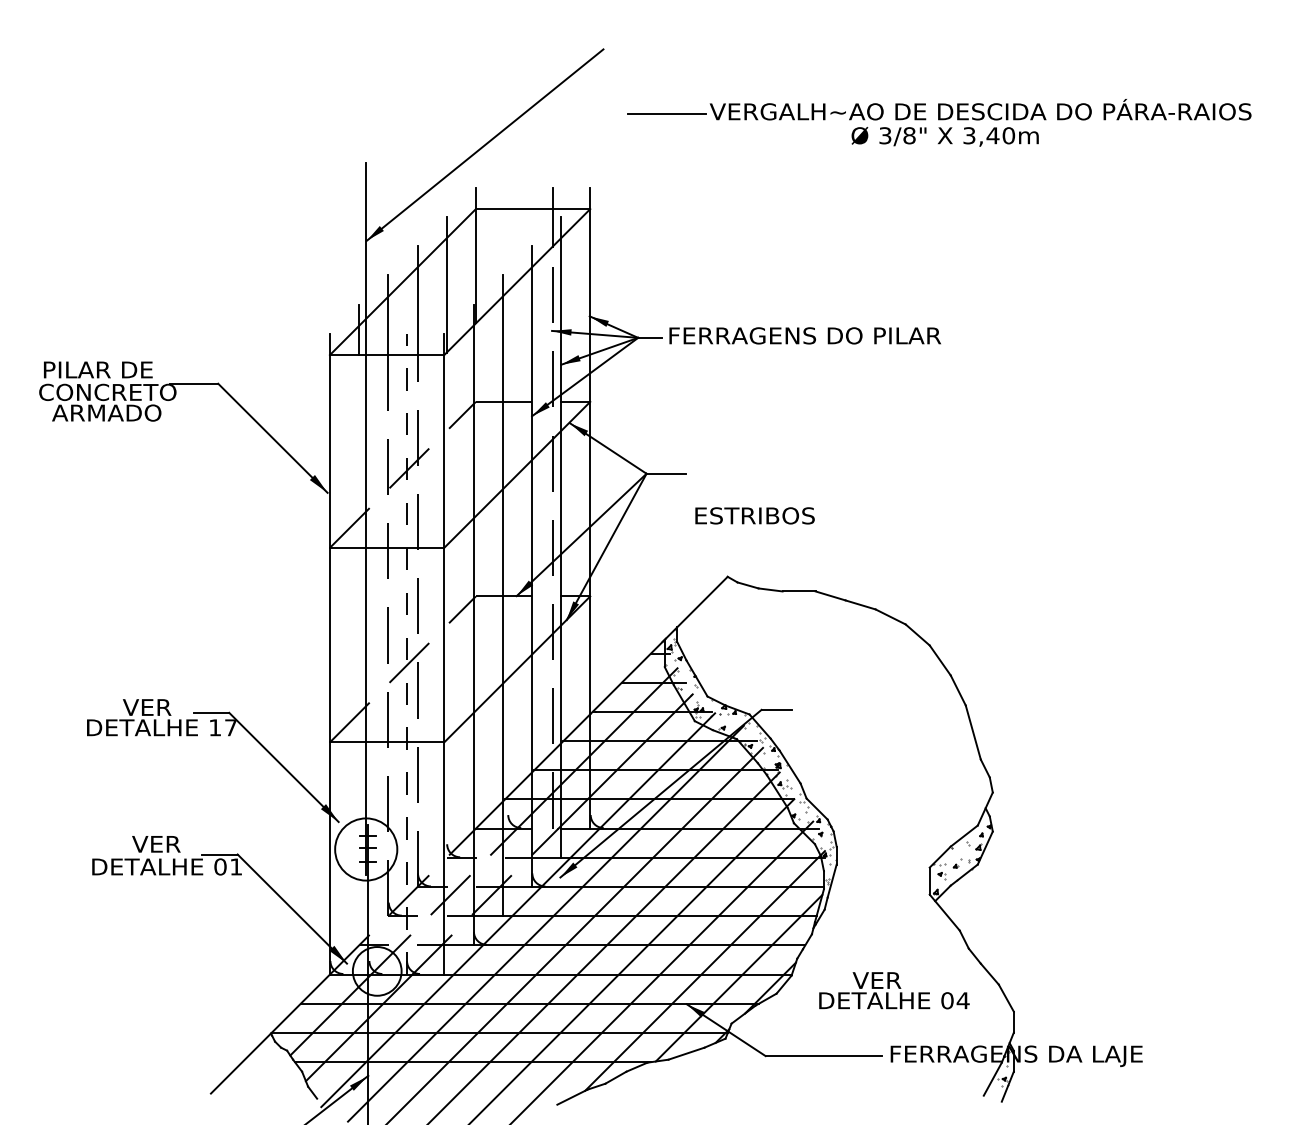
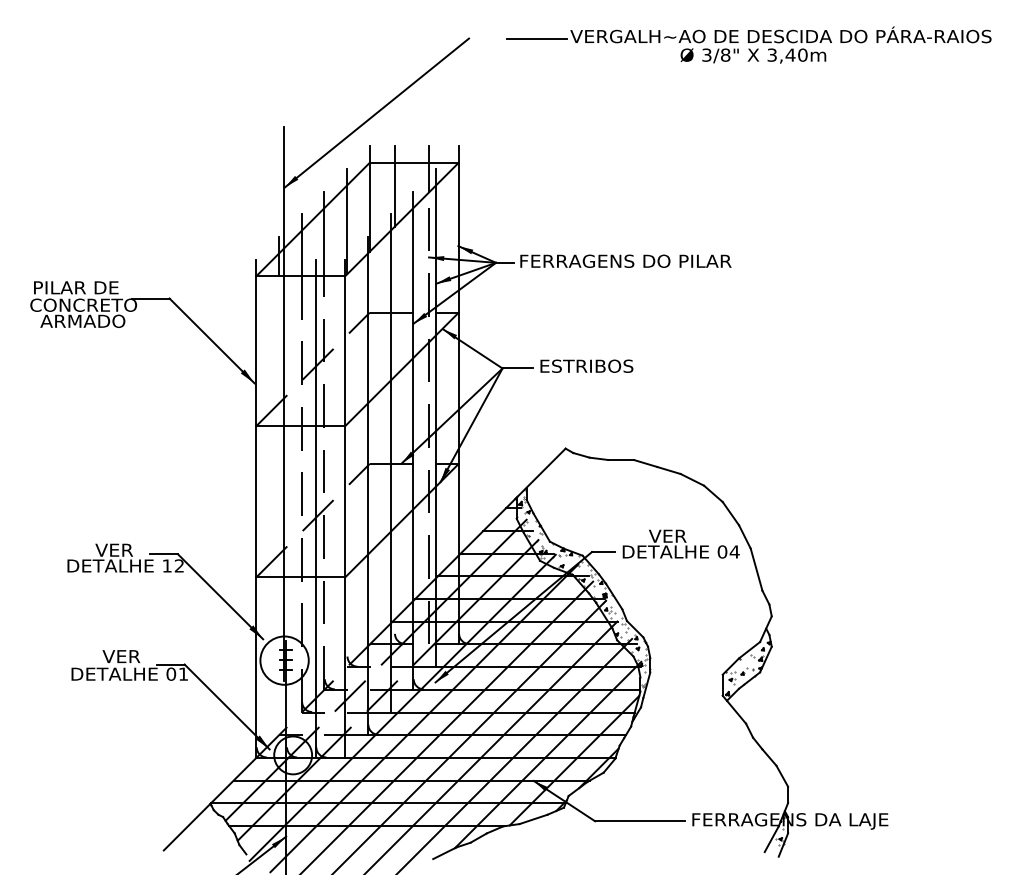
part: (939, 122) -> (748, 44), moved
line: (507, 239) -> (394, 186), added
text: (754, 515) -> (586, 365), moved
line: (406, 653) -> (315, 508), dashed -> solid
text: (230, 727) -> (179, 565), 17 -> 12
text: (894, 990) -> (681, 544), moved

